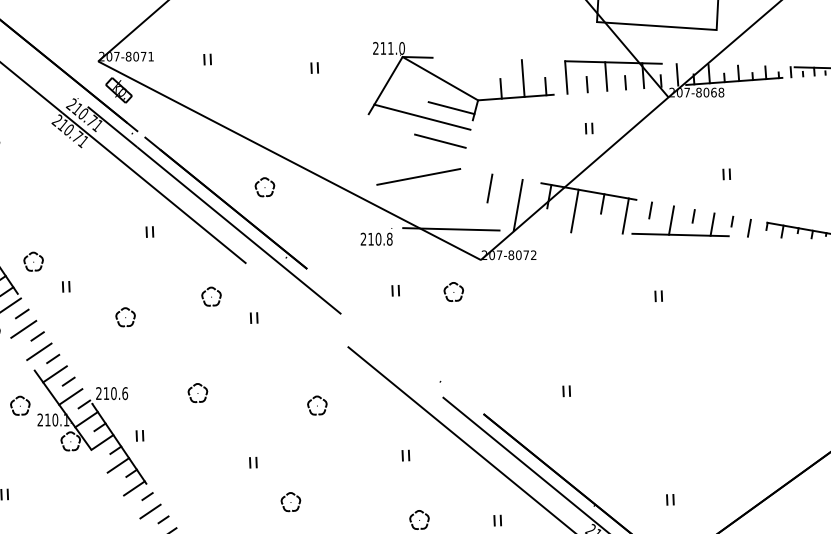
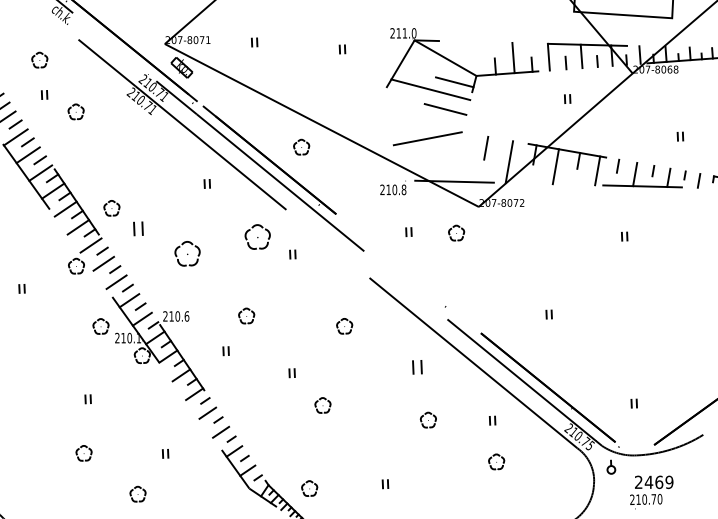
part: (66, 286) -> (138, 228), size x1.6
part: (211, 296) -> (257, 236), size x1.6
part: (124, 316) -> (186, 253), size x1.6
part: (139, 436) -> (225, 351), moved
part: (404, 455) -> (416, 367), size x1.6

